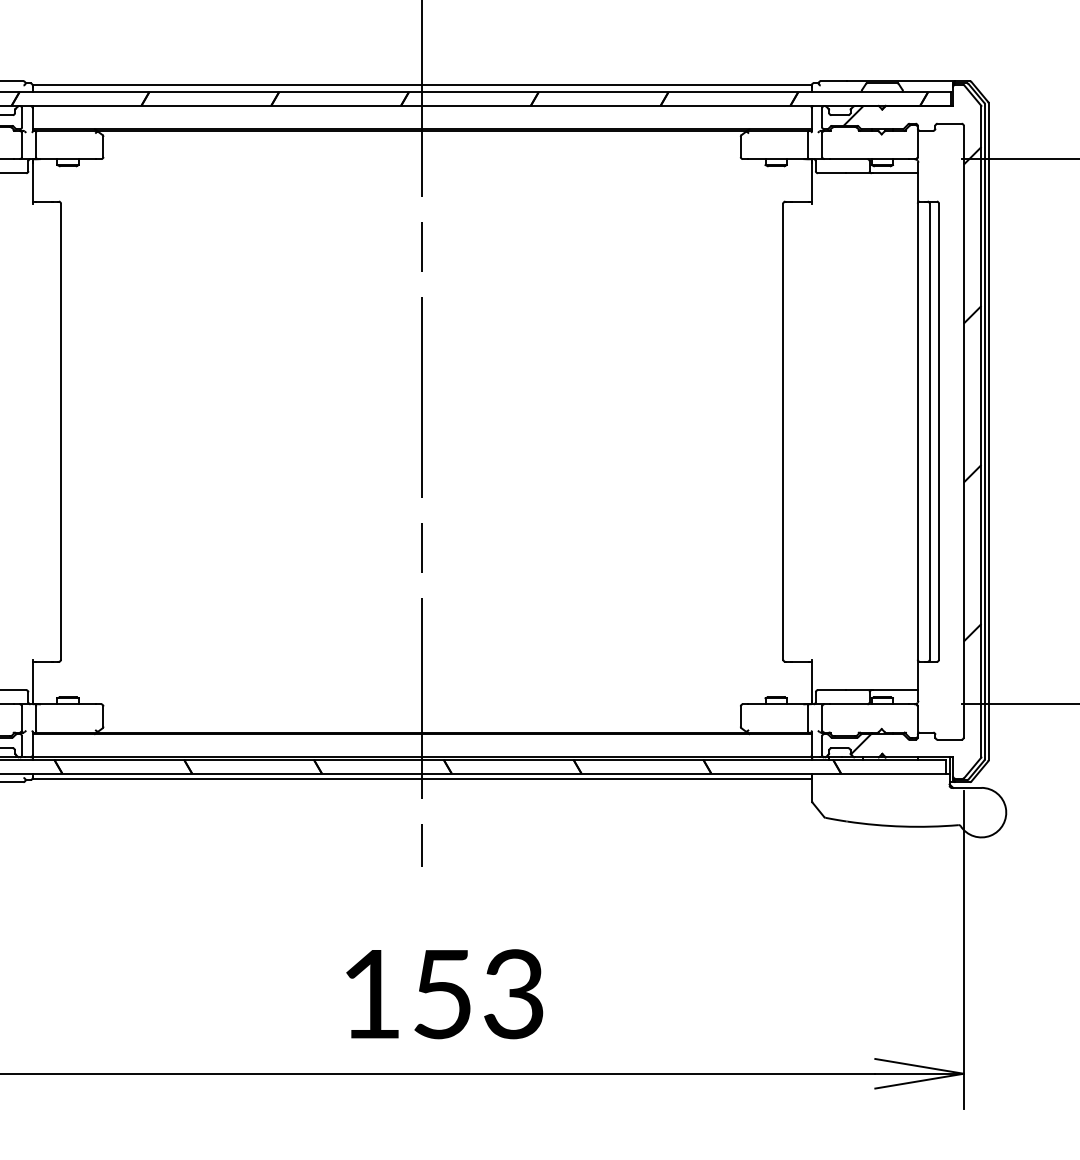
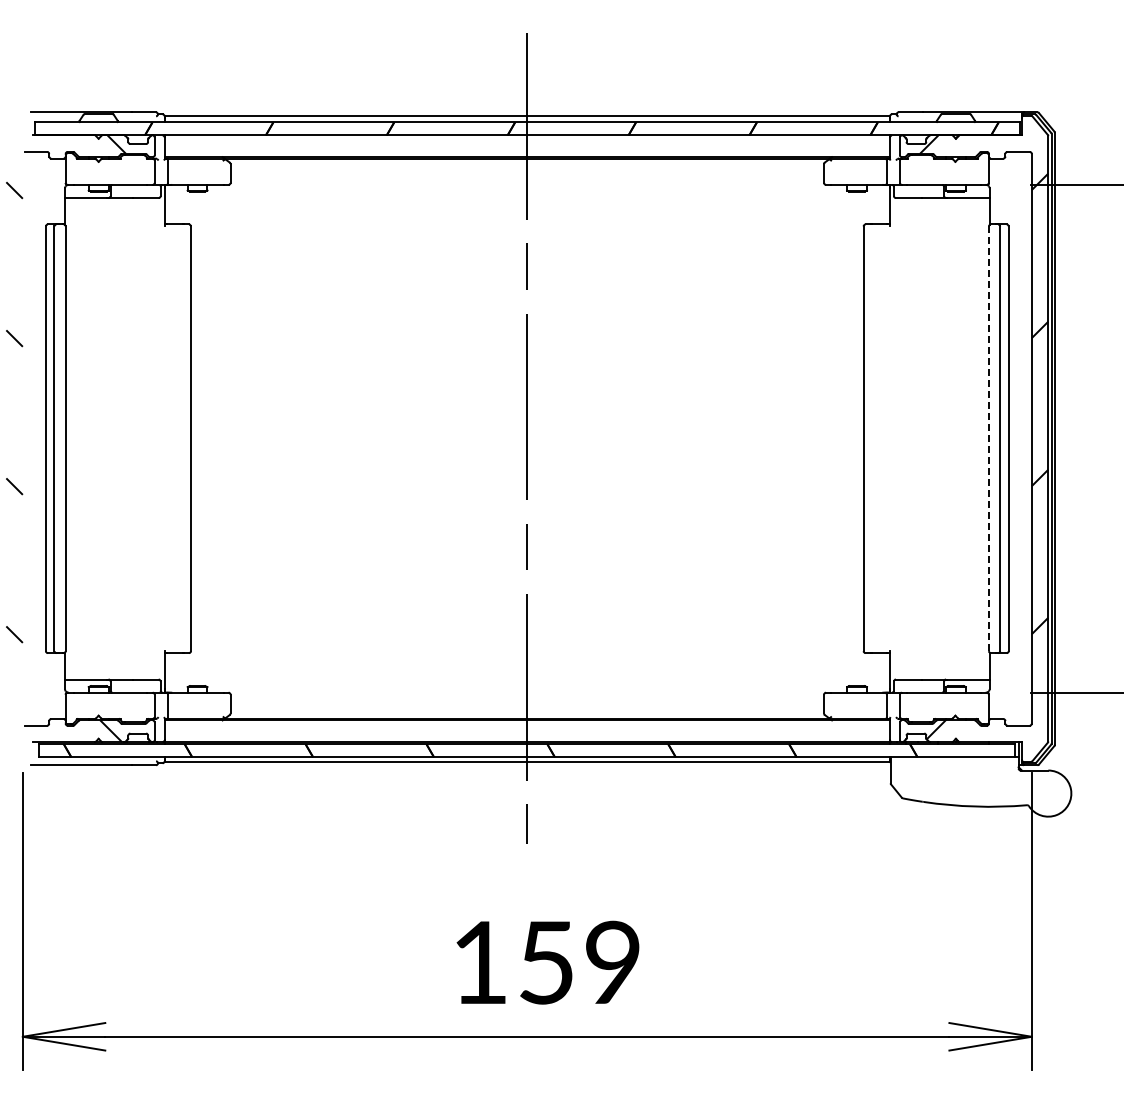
line: (917, 432) -> (988, 439), solid -> dashed
text: (513, 994) -> (612, 962), 153 -> 159

